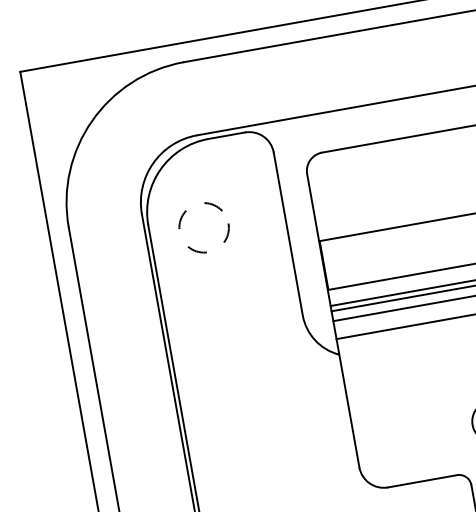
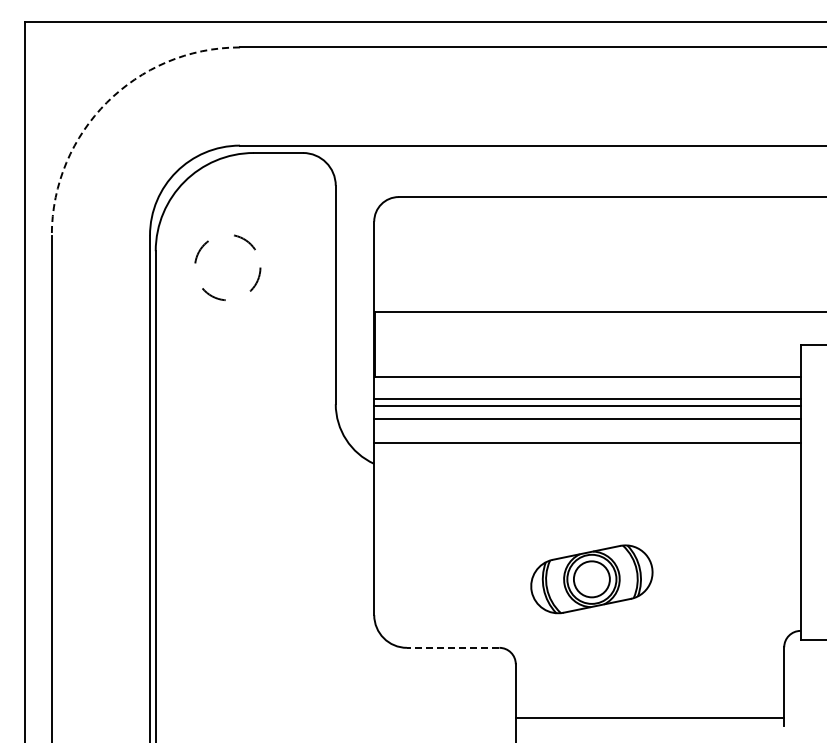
arc: (91, 120) -> (106, 102), solid -> dashed
line: (422, 481) -> (452, 647), solid -> dashed

